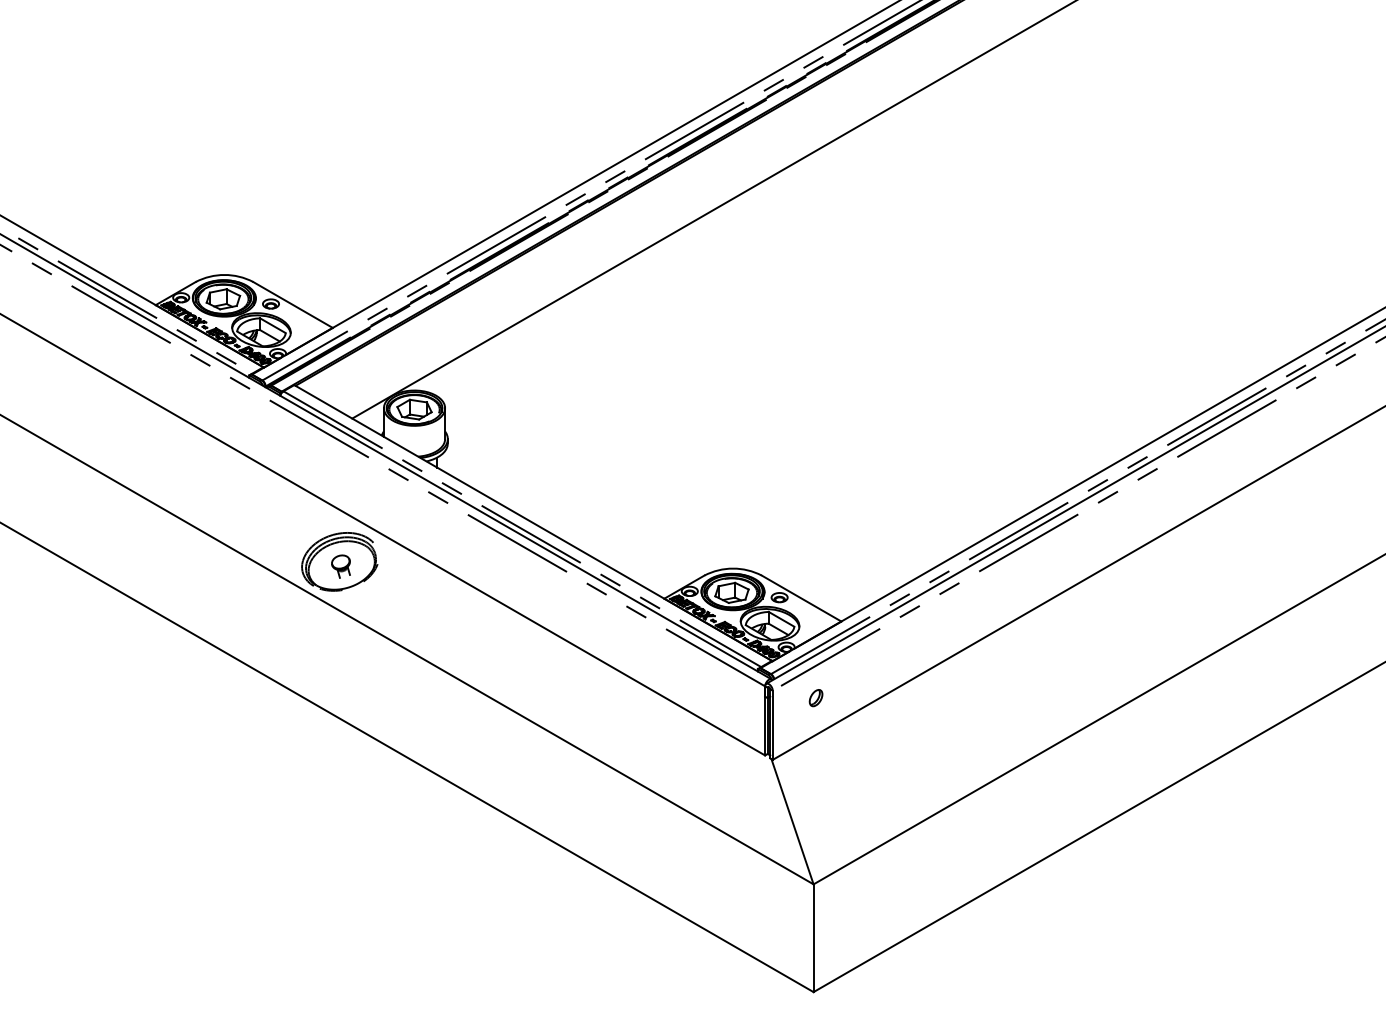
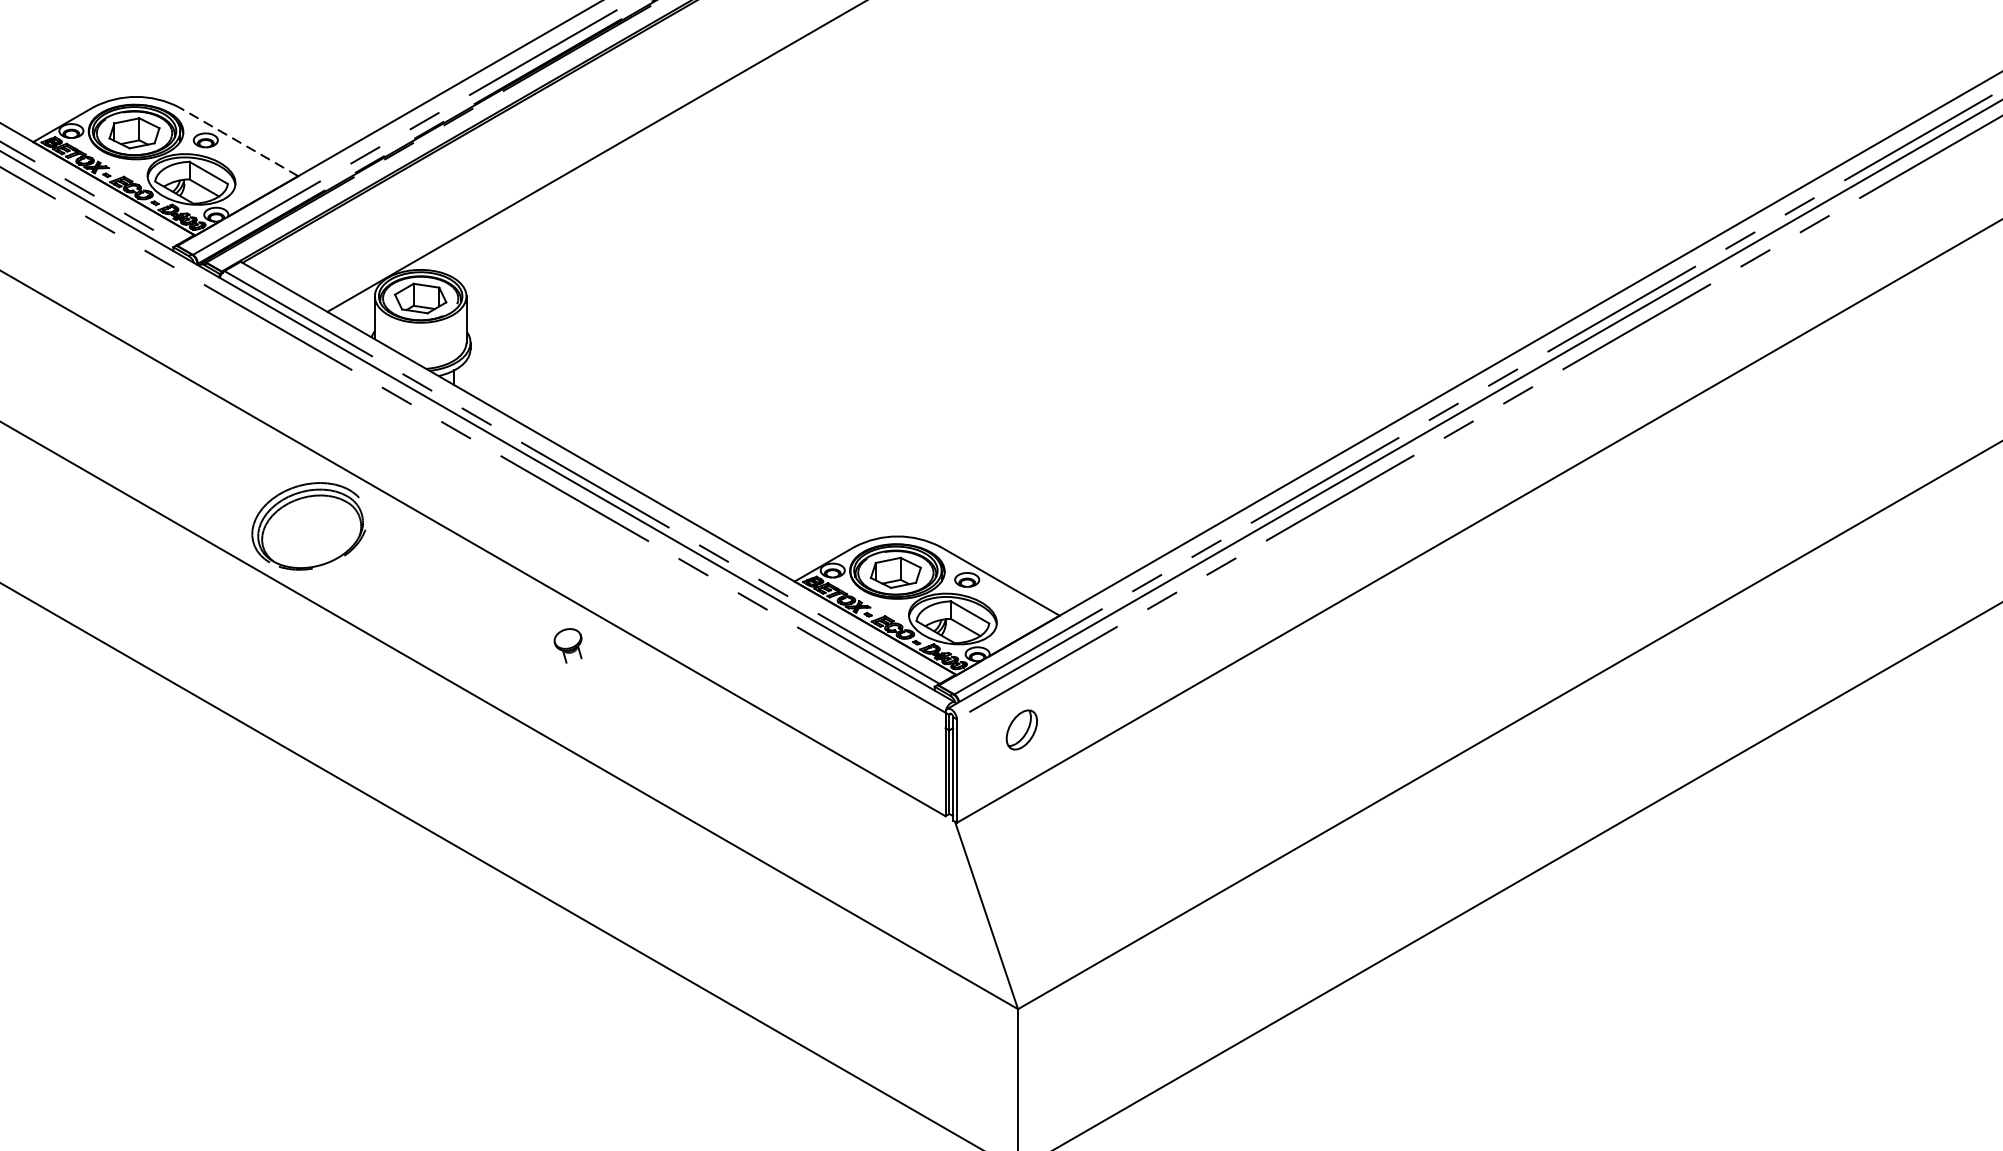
line: (293, 304) -> (239, 141), solid -> dashed
part: (340, 566) -> (567, 645), moved
part: (815, 698) -> (1020, 730), size x1.6

